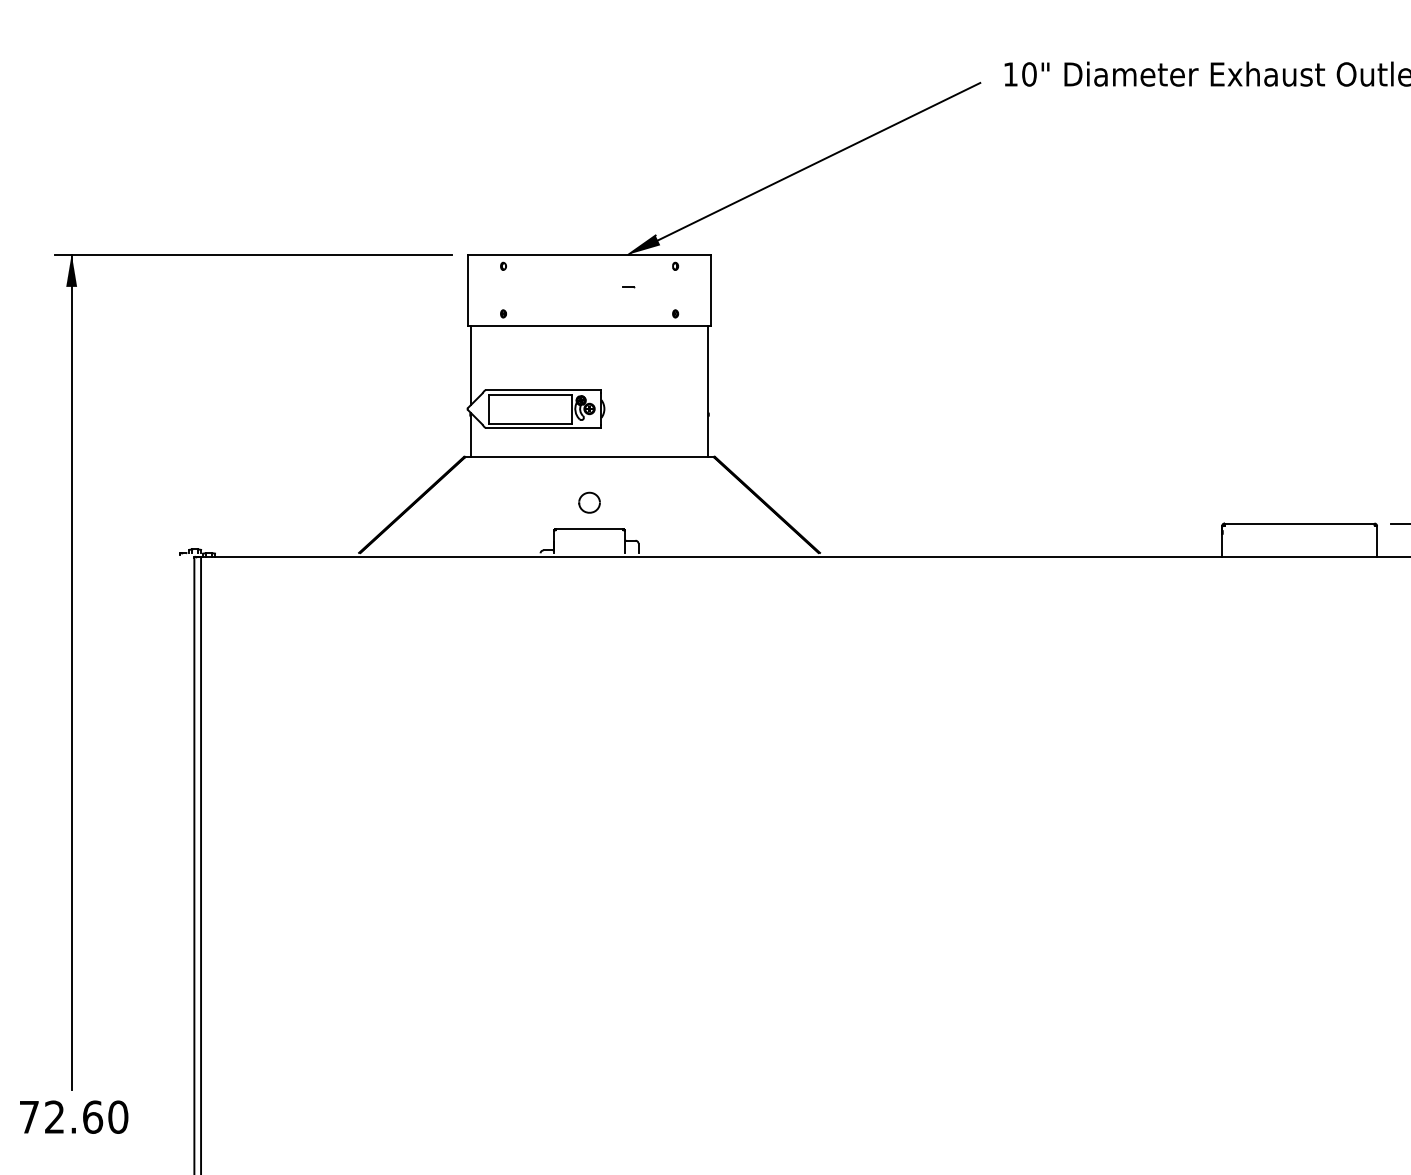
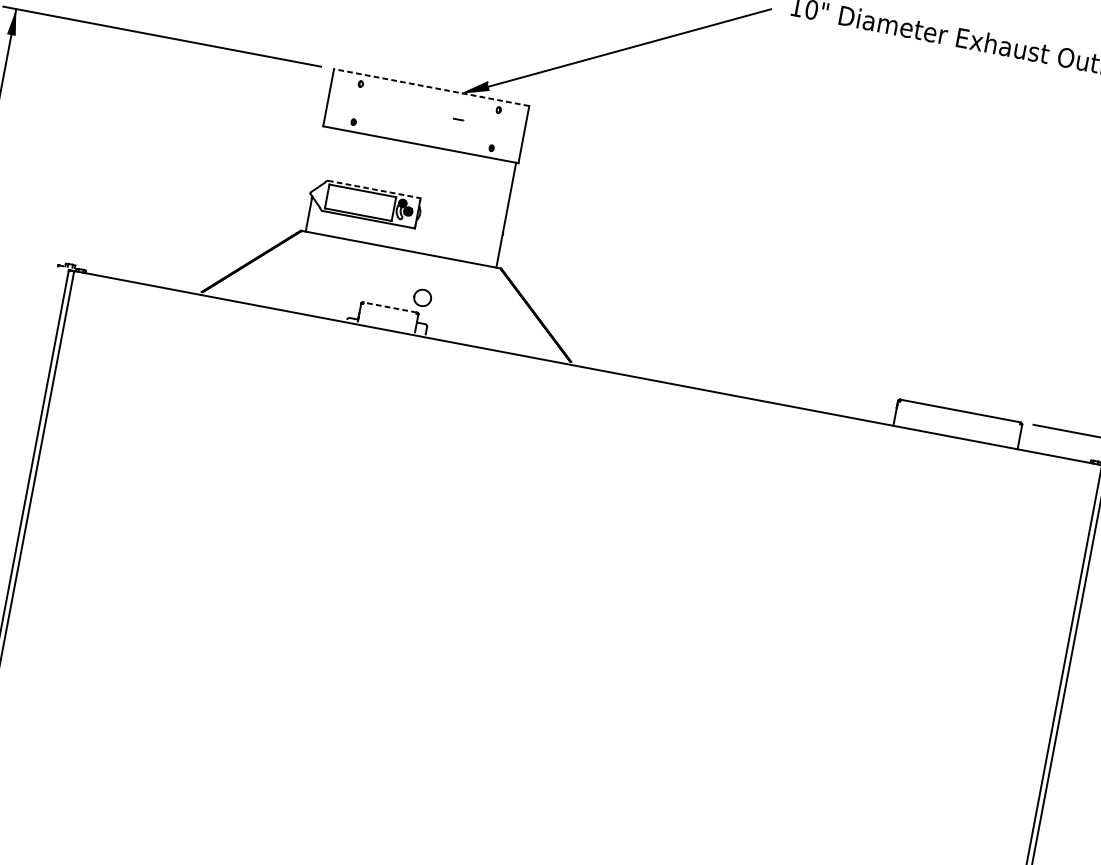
line: (589, 254) -> (431, 87), solid -> dashed
line: (470, 365) -> (319, 158), removed
line: (543, 390) -> (374, 189), solid -> dashed
part: (589, 502) -> (422, 297), moved
line: (589, 528) -> (390, 307), solid -> dashed

